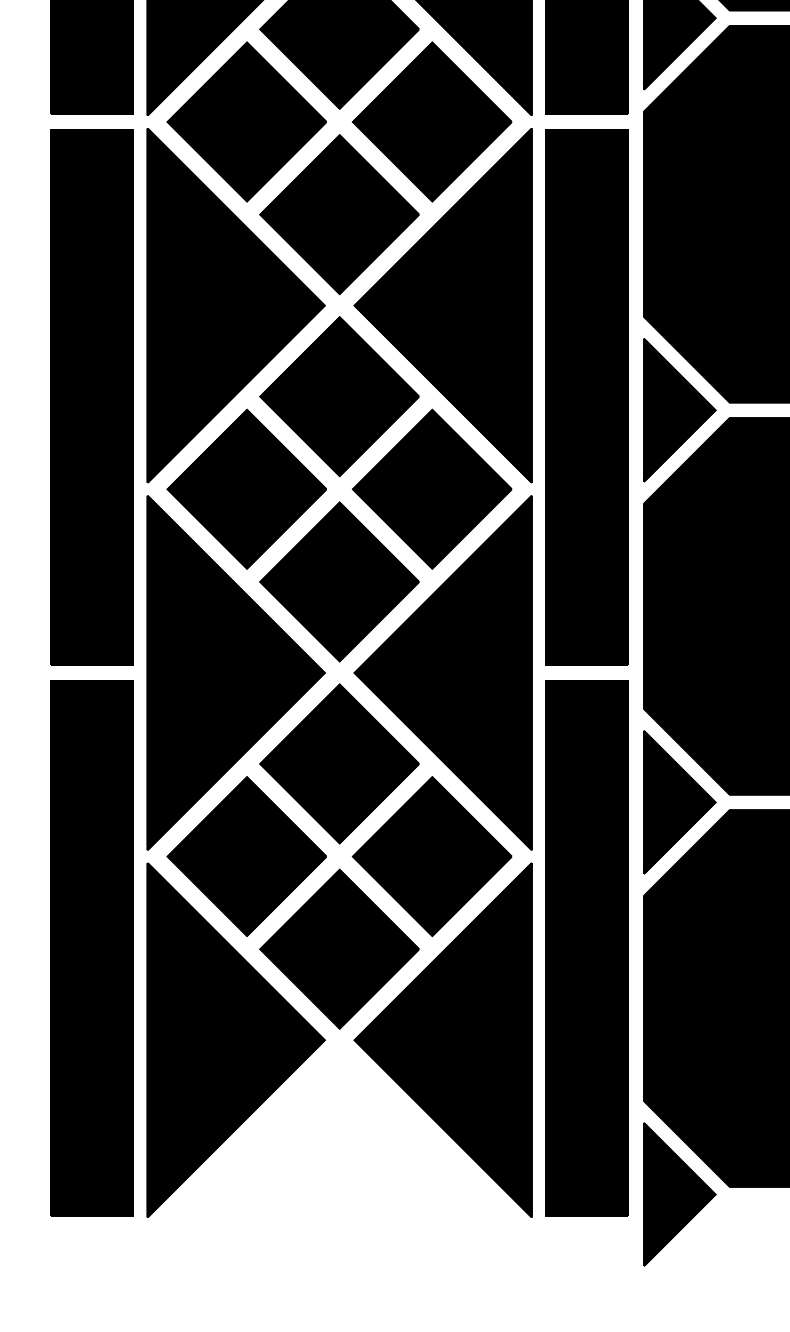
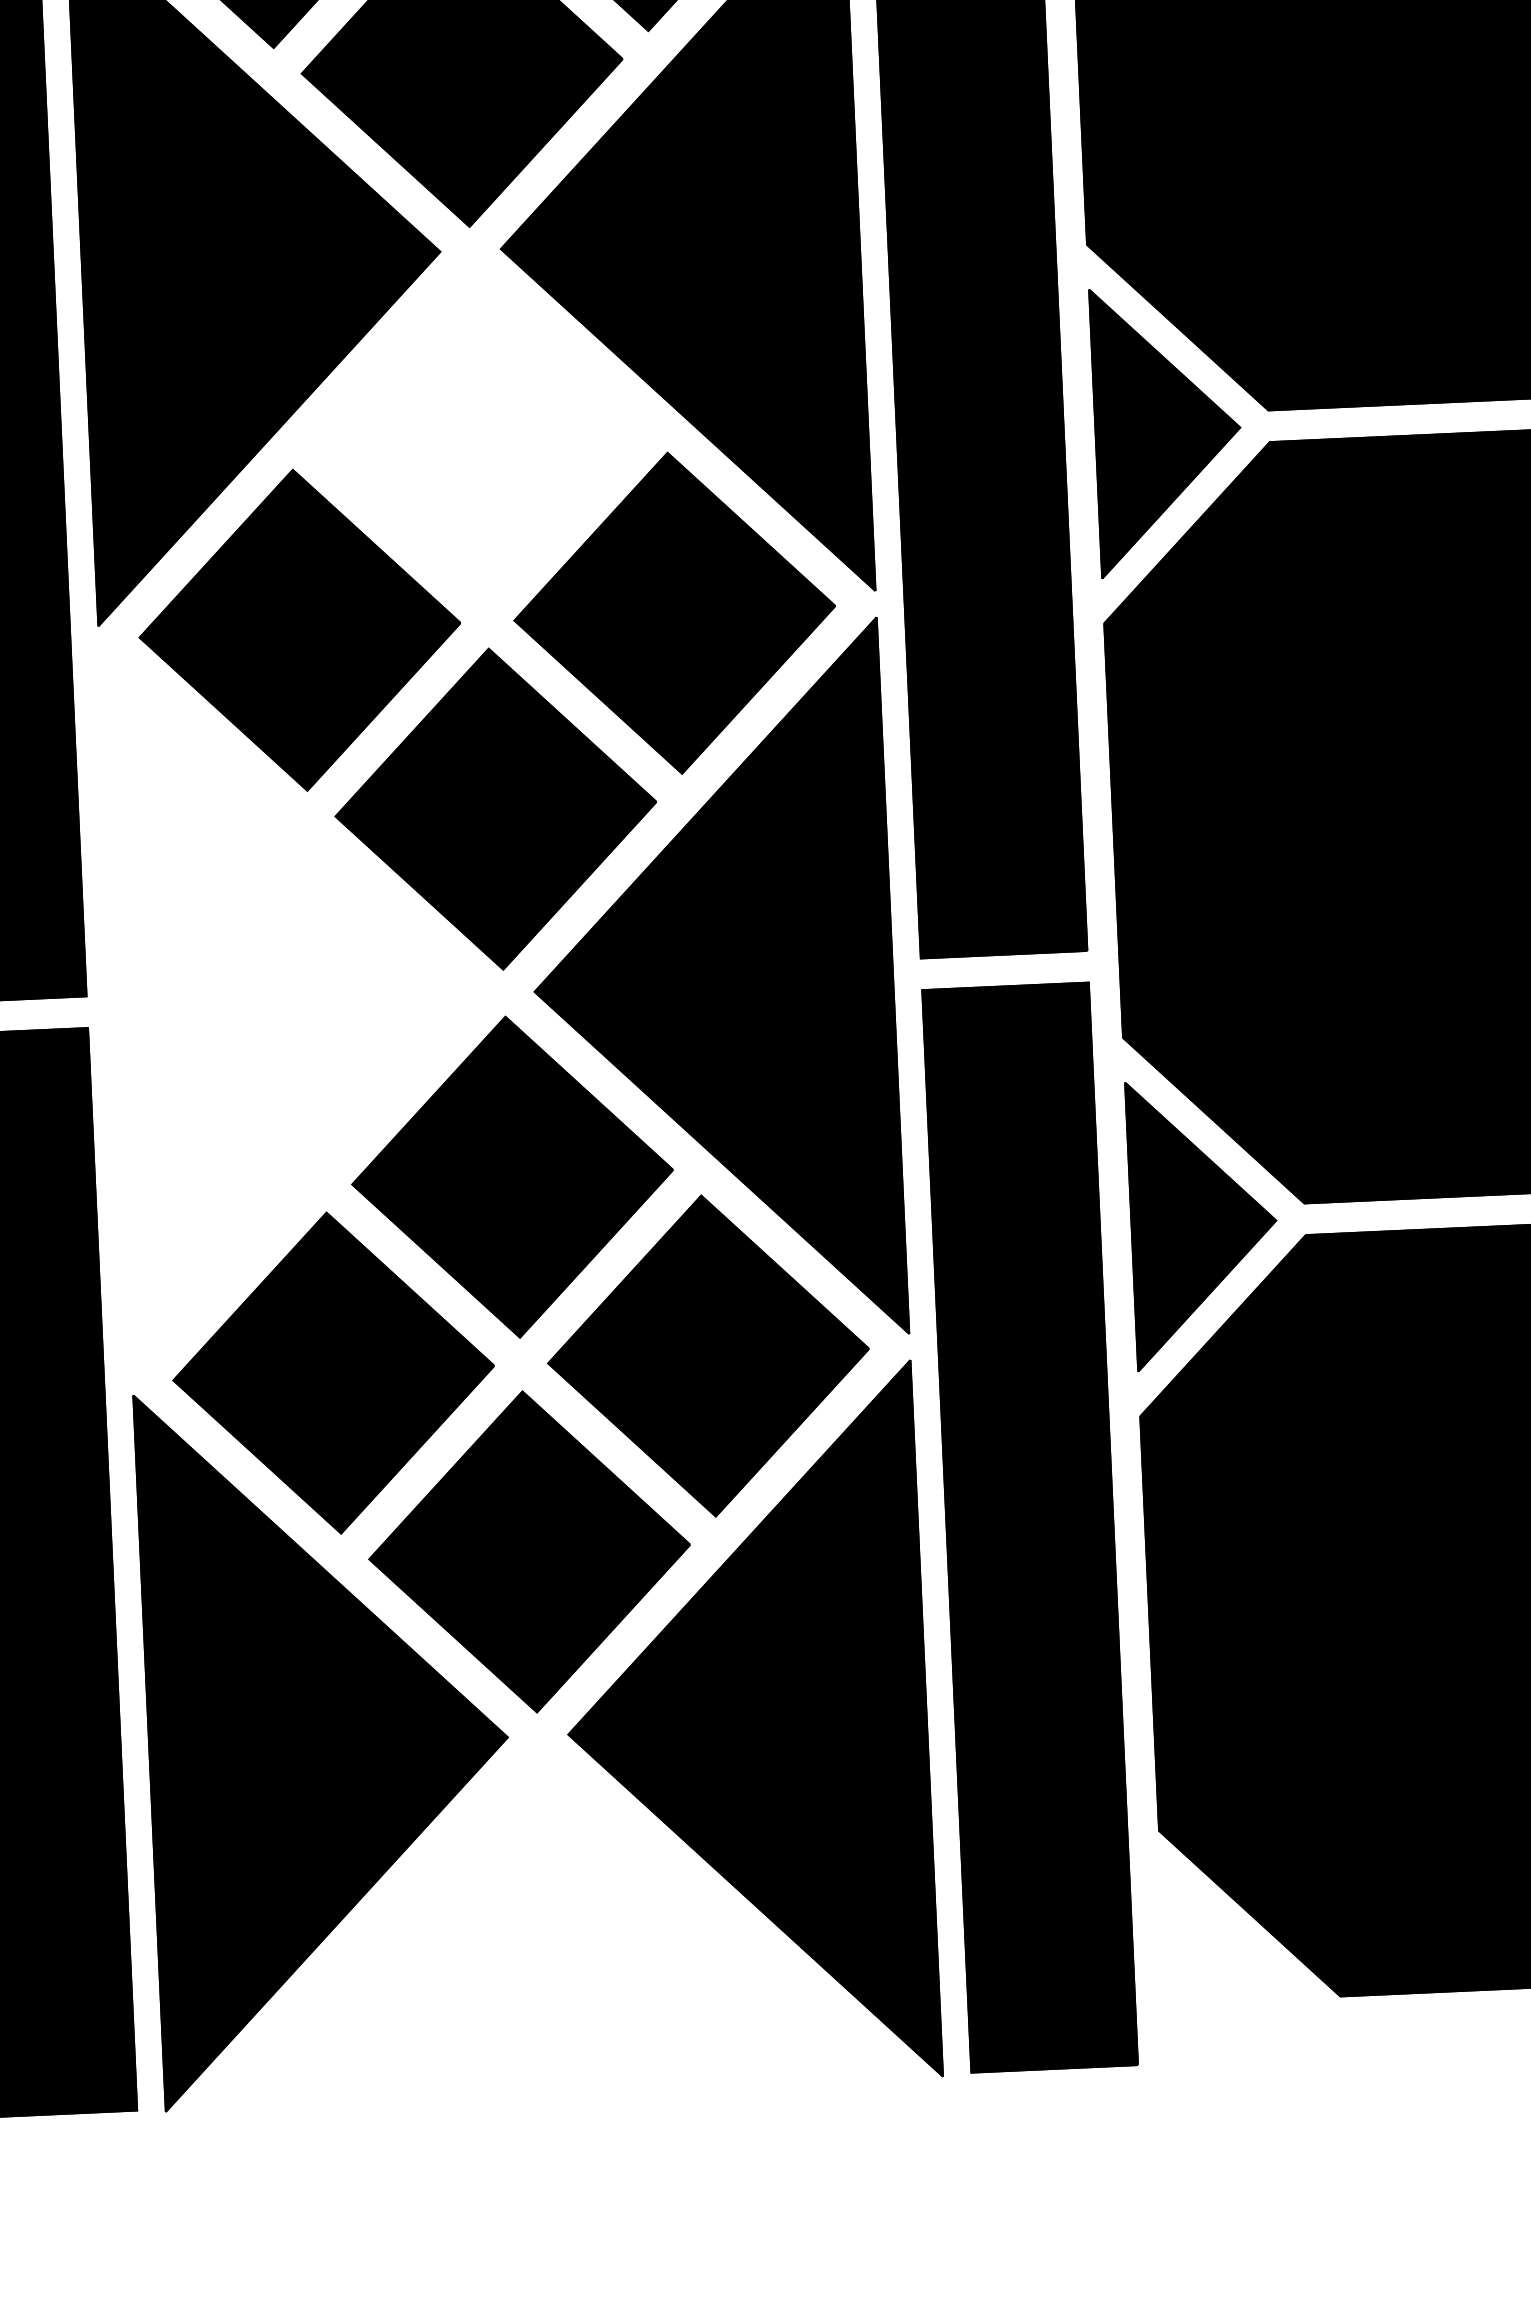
part: (339, 396) -> (478, 434), removed
part: (235, 672) -> (293, 1001), removed
part: (679, 1194) -> (1239, 2016), removed

